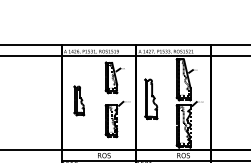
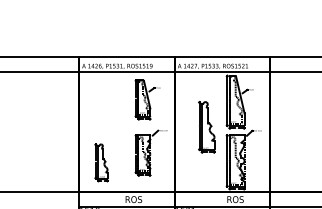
part: (151, 99) -> (207, 127), moved
part: (79, 100) -> (101, 162), moved

